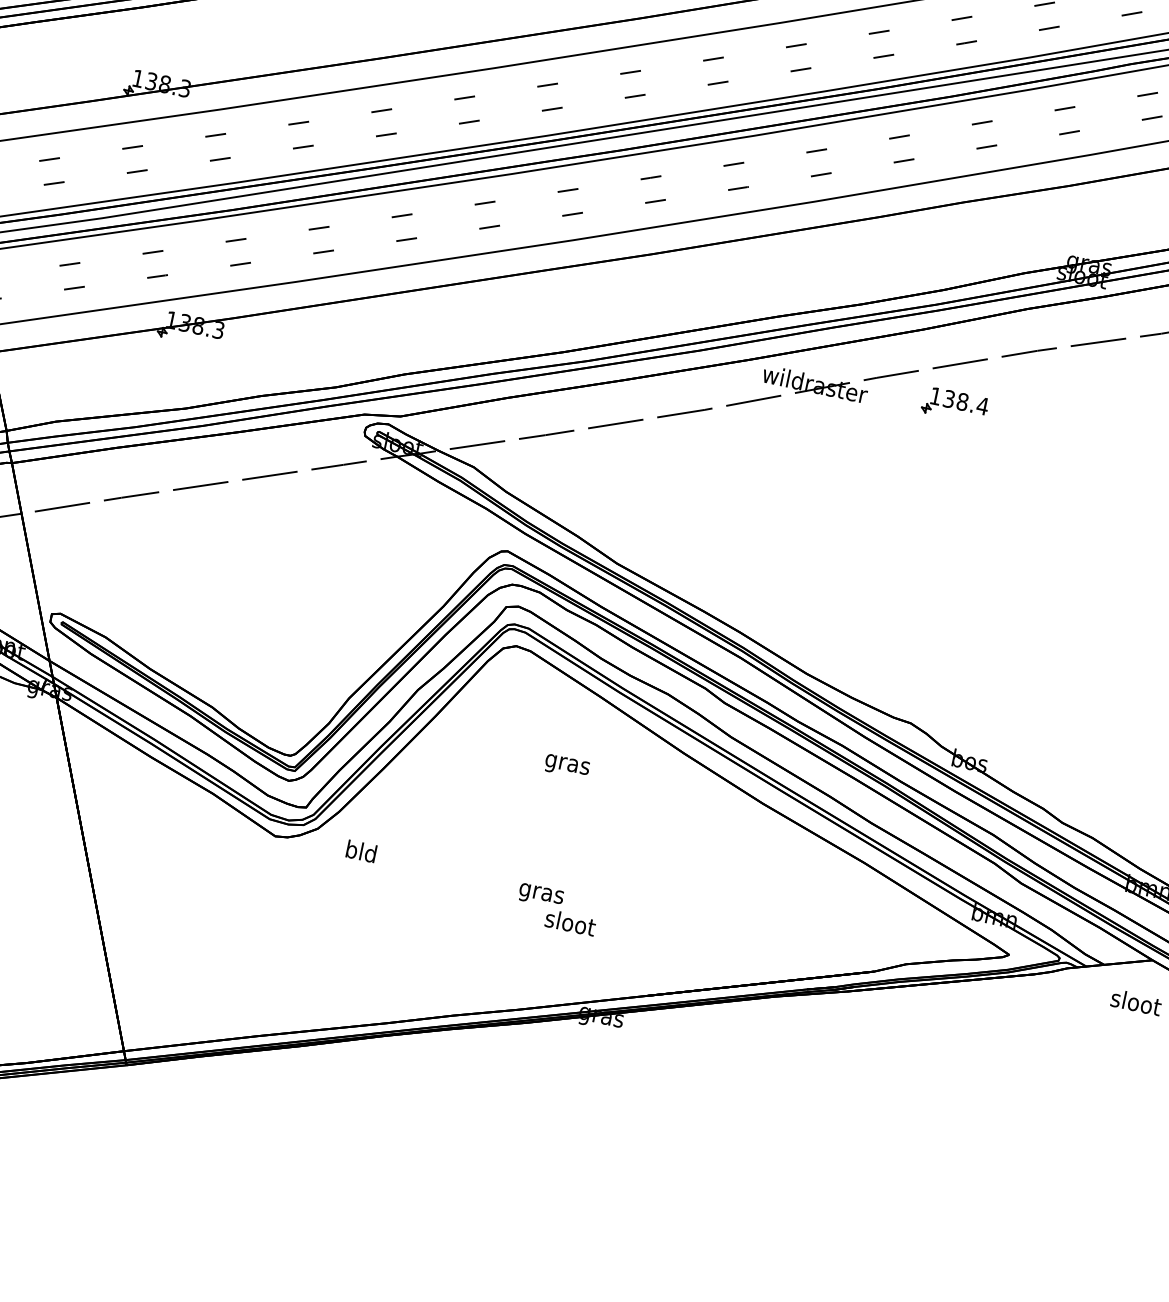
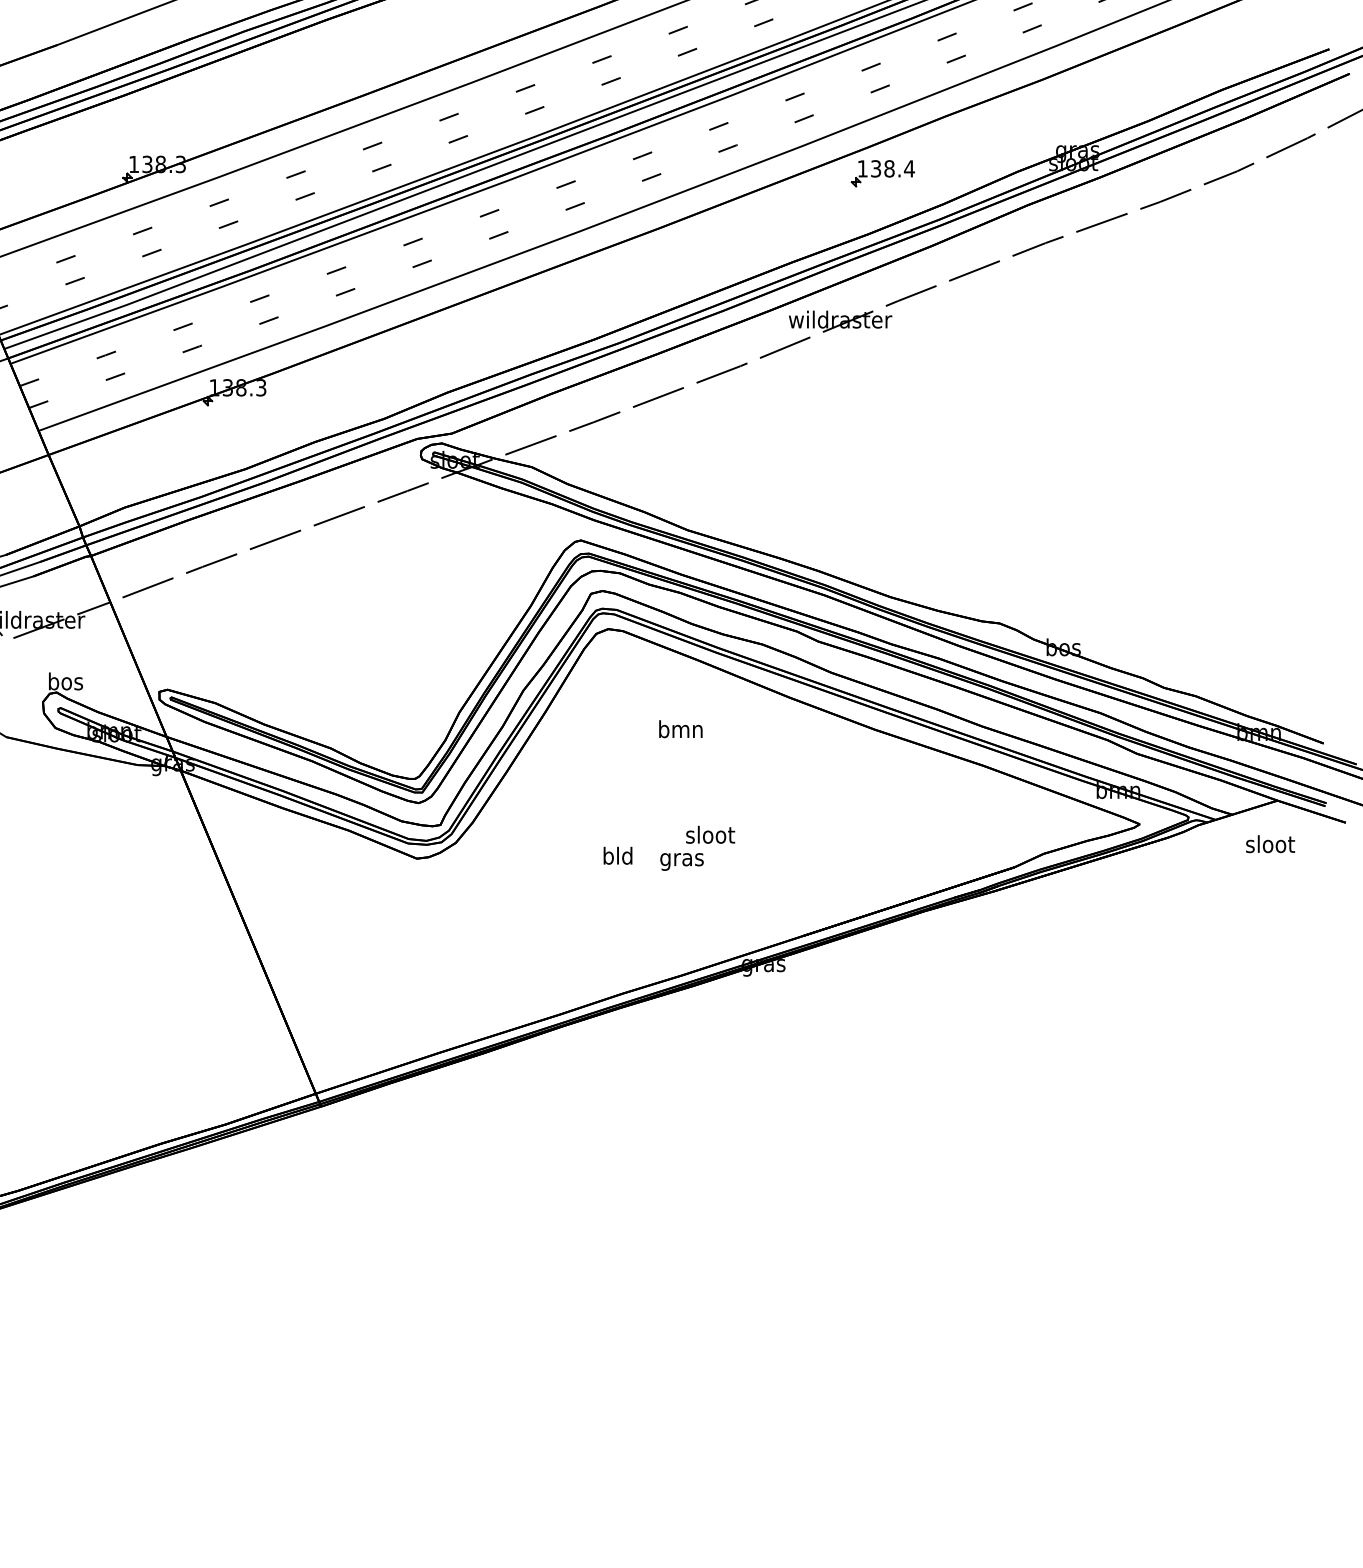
part: (954, 405) -> (882, 173), moved
text: (567, 764) -> (680, 731), gras -> bmn
text: (361, 851) -> (617, 855), moved
text: (570, 922) -> (710, 834), moved

